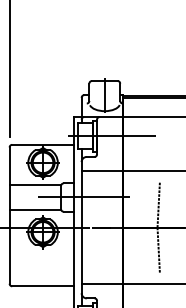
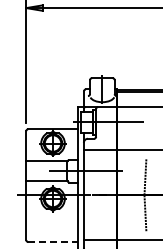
line: (43, 286) -> (53, 242), solid -> dashed

